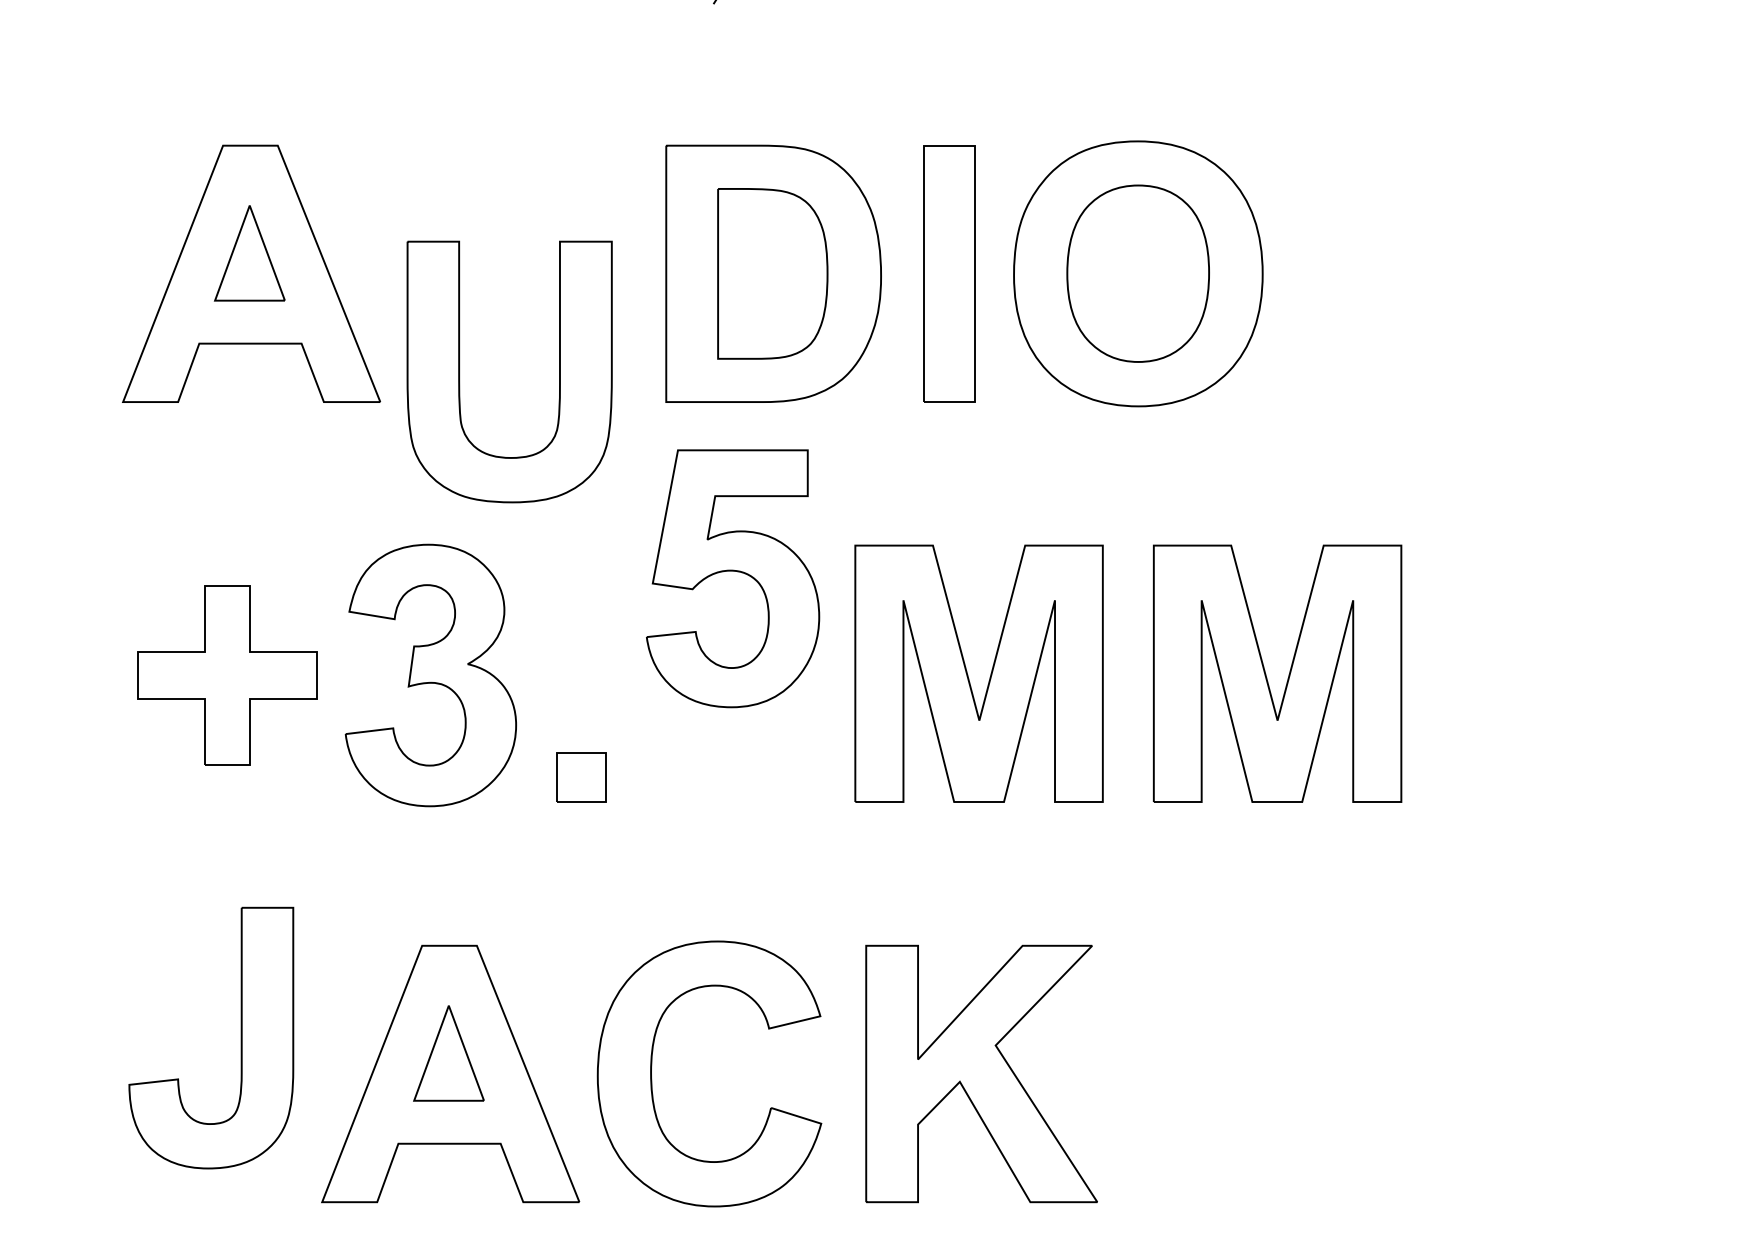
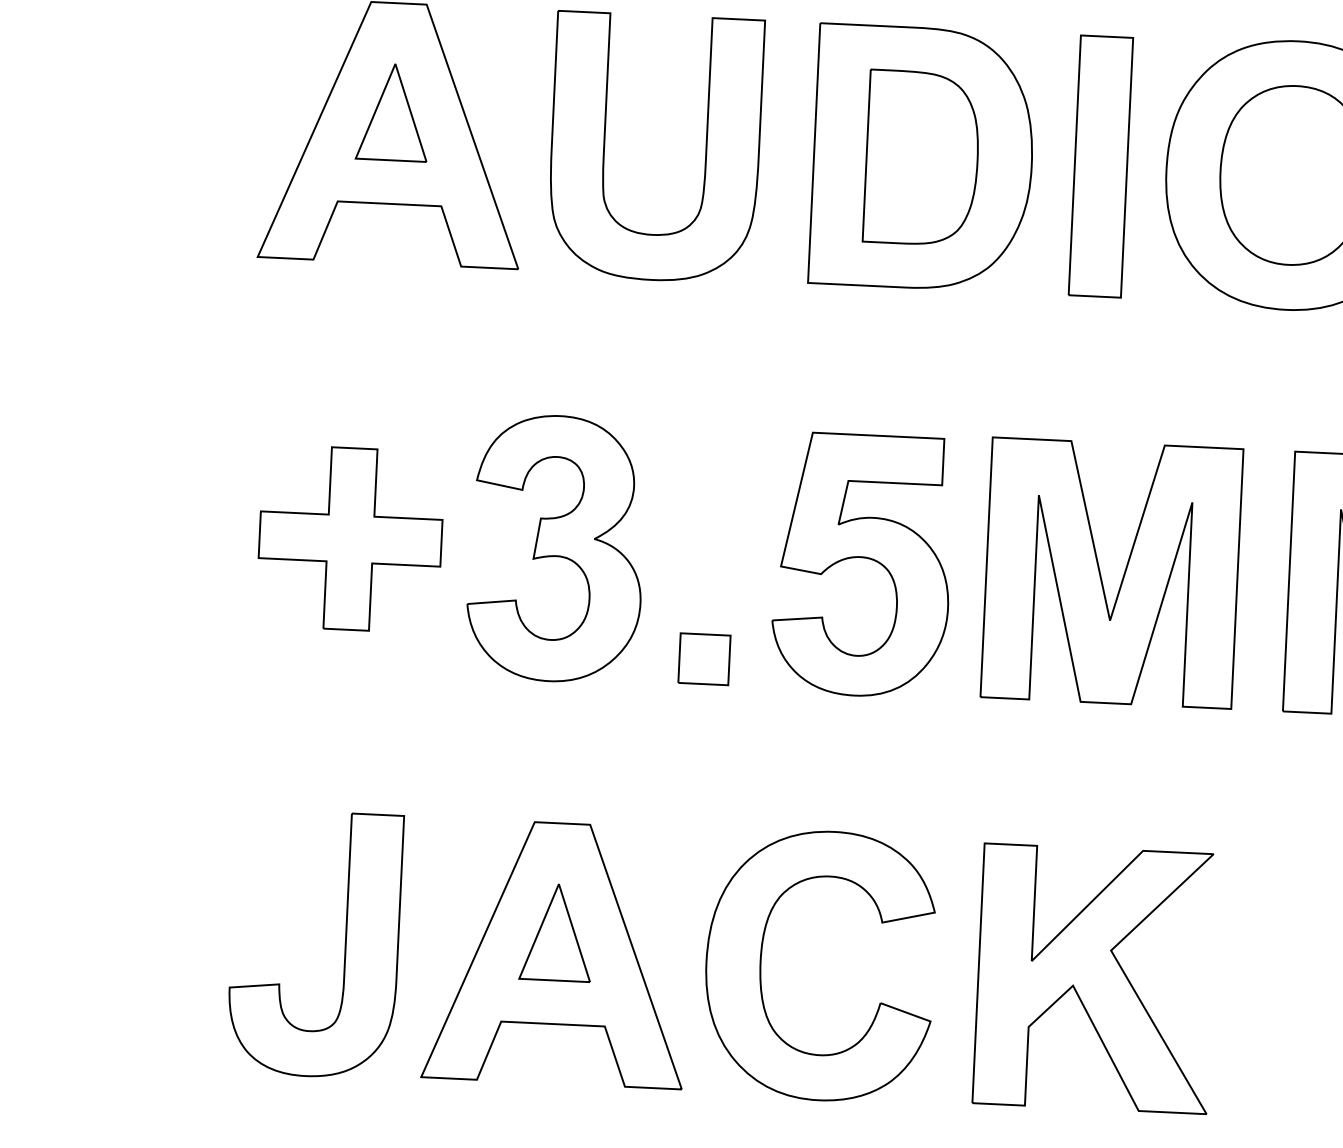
part: (459, 371) -> (604, 144), moved
part: (733, 571) -> (863, 558), moved
part: (240, 1037) -> (344, 944), moved

